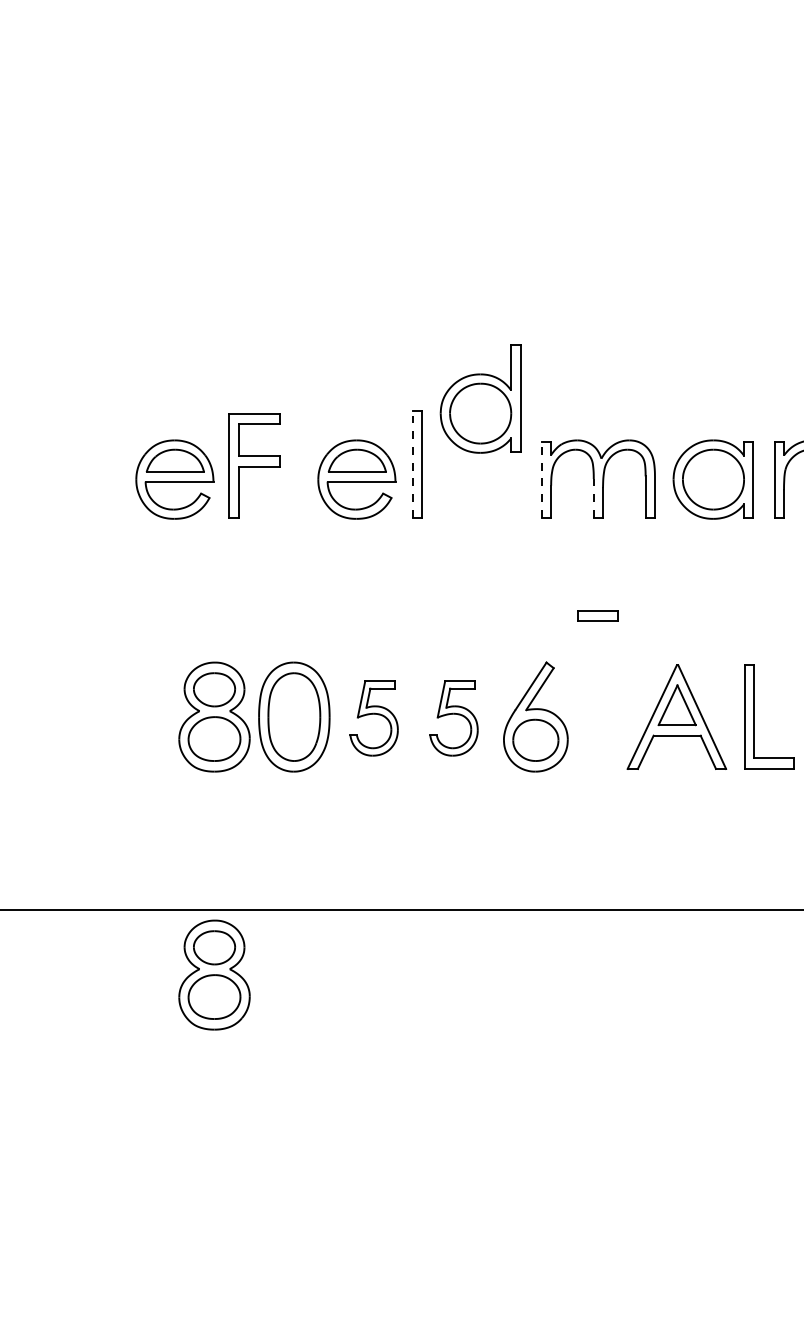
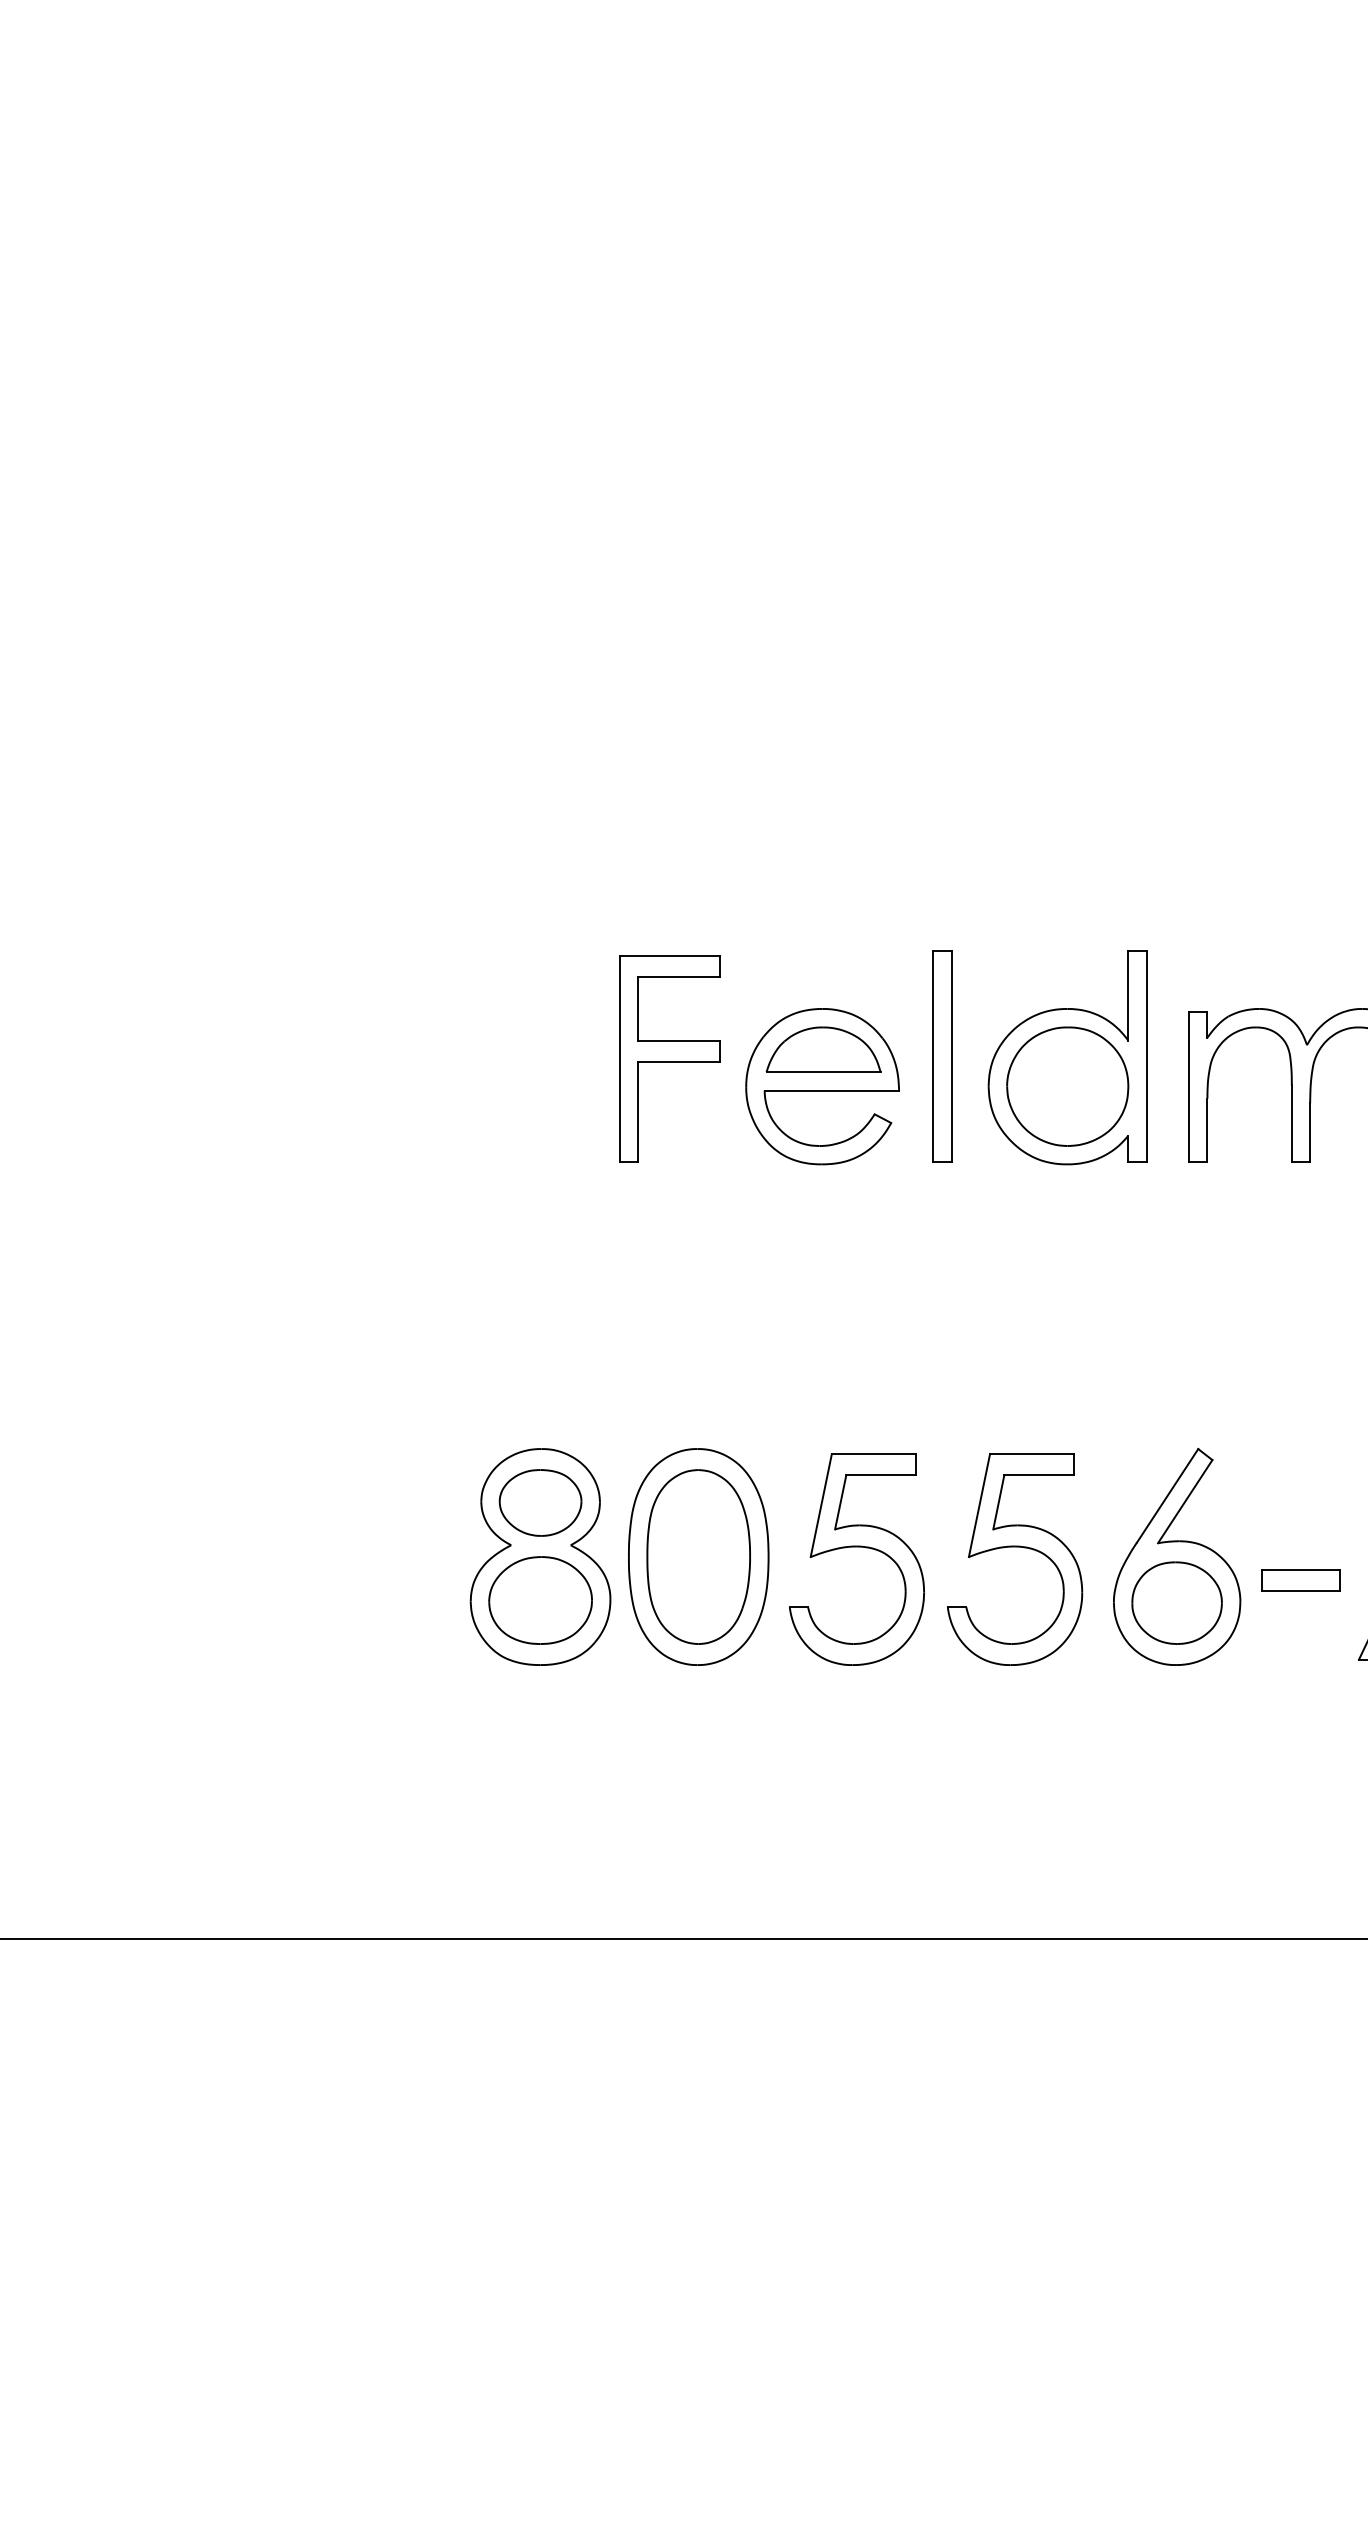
part: (480, 398) -> (1067, 1056), moved
line: (412, 463) -> (932, 1054), dashed -> solid
part: (254, 465) -> (669, 1058), moved
part: (174, 479) -> (461, 1086), removed
line: (541, 479) -> (1188, 1086), dashed -> solid
line: (593, 497) -> (1291, 1122), dashed -> solid
part: (597, 615) -> (1299, 1579), moved
part: (373, 718) -> (855, 1559), size x1.43
part: (453, 718) -> (1013, 1559), size x1.43
part: (214, 974) -> (540, 2066), removed

